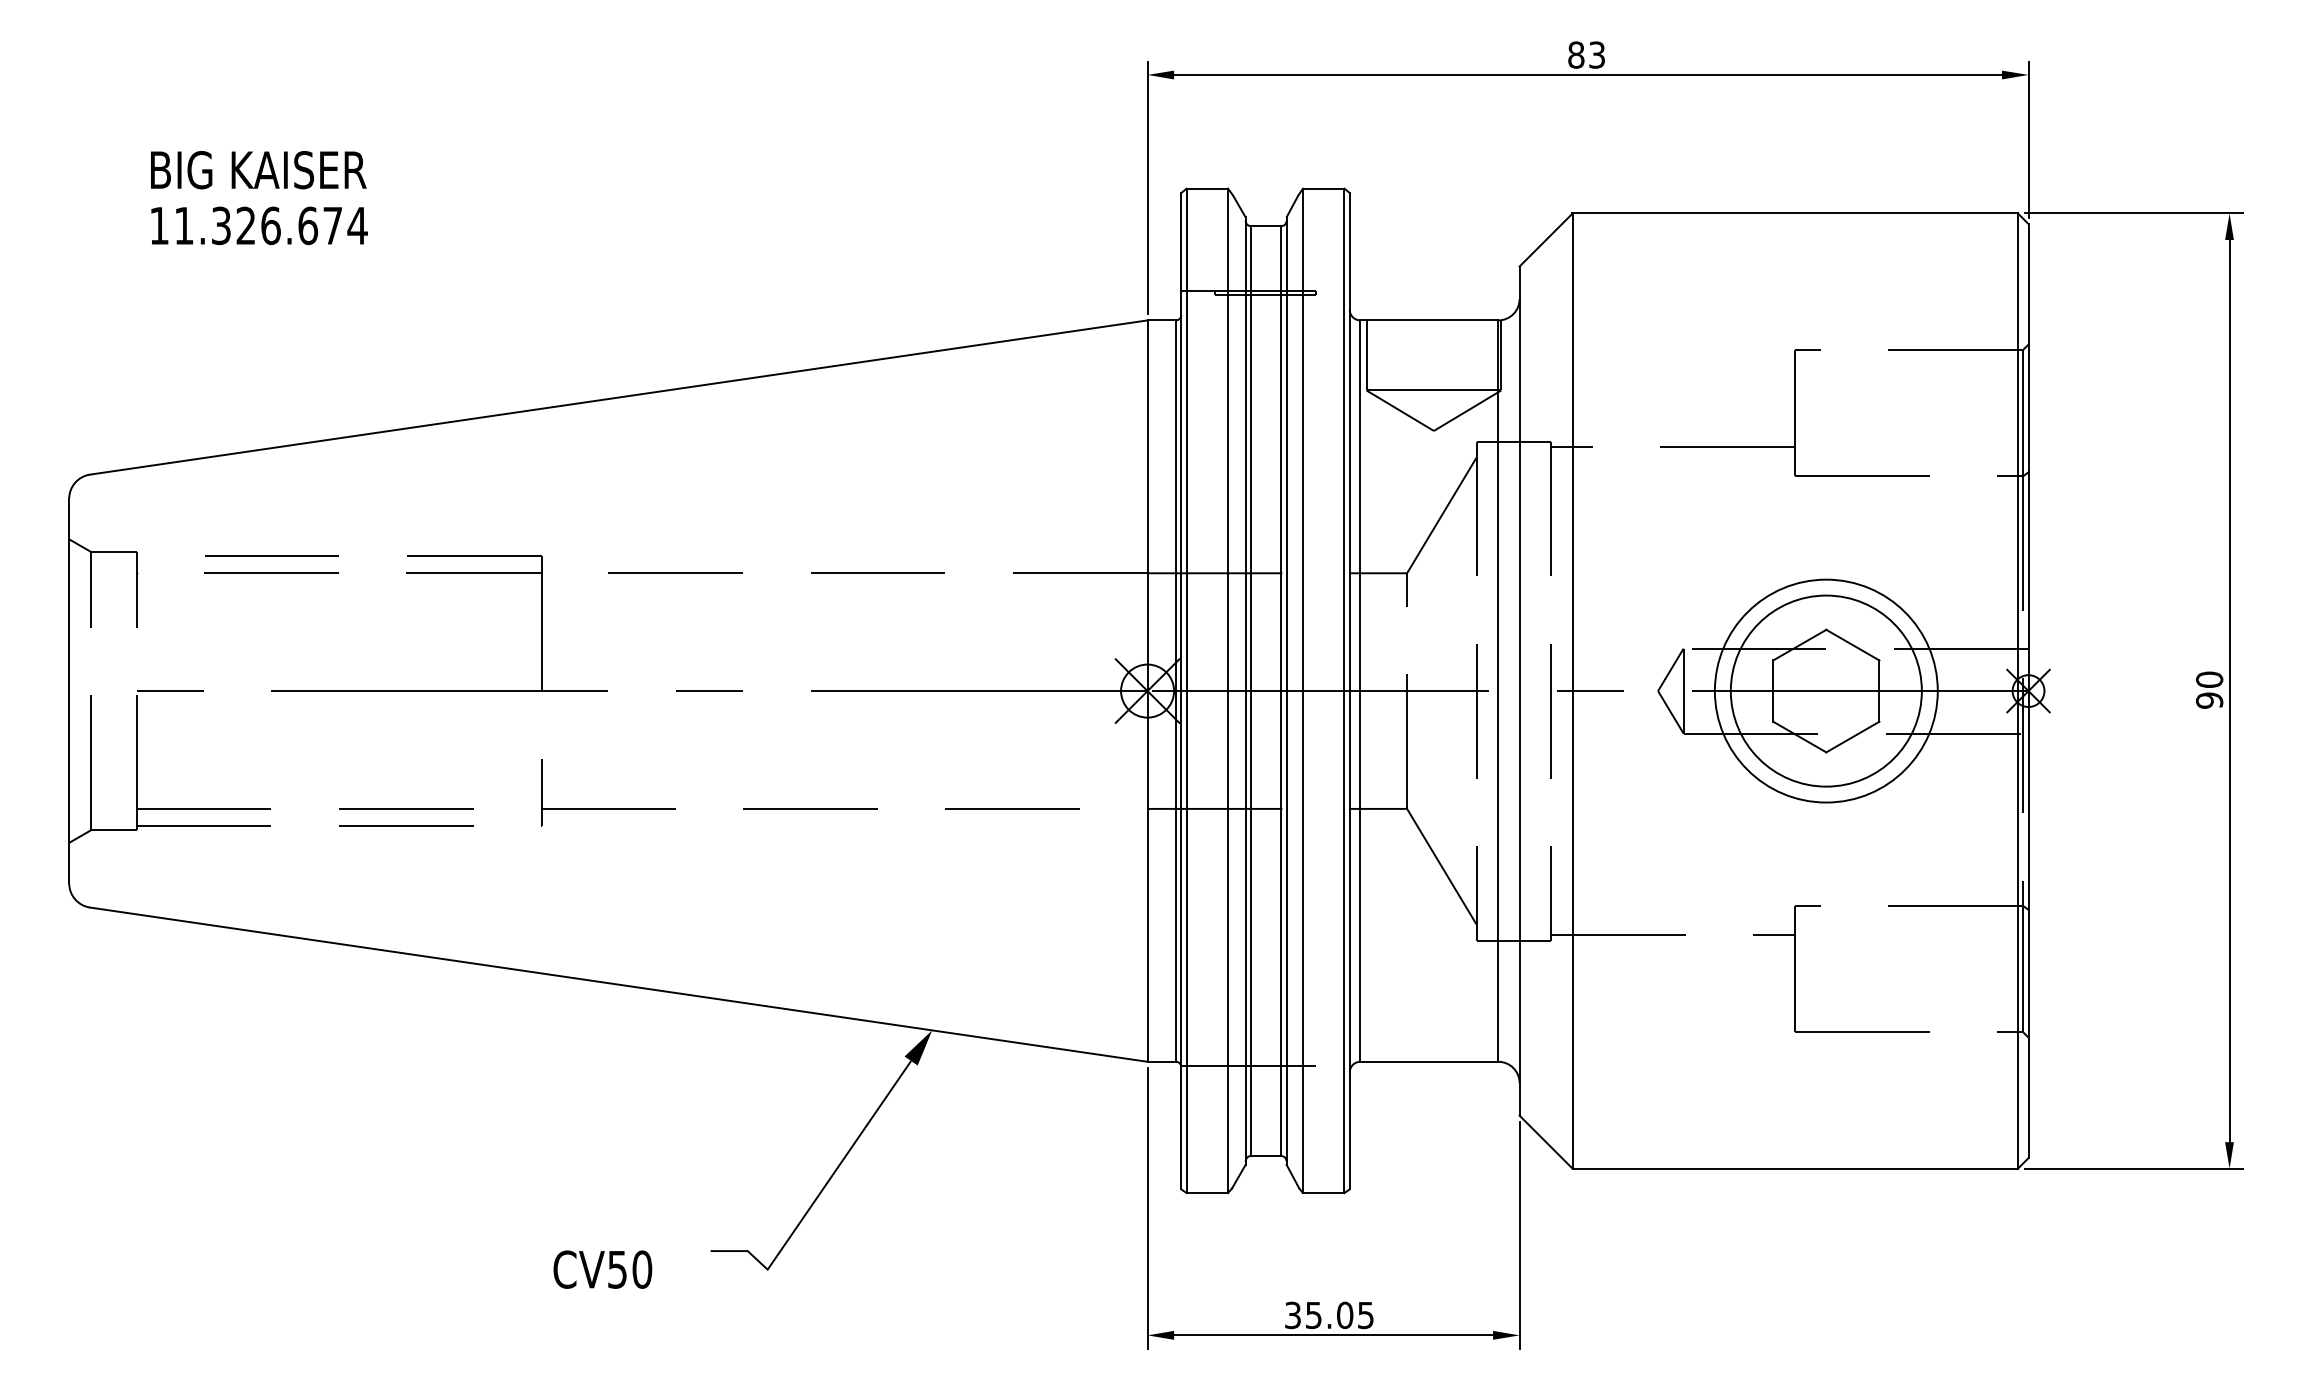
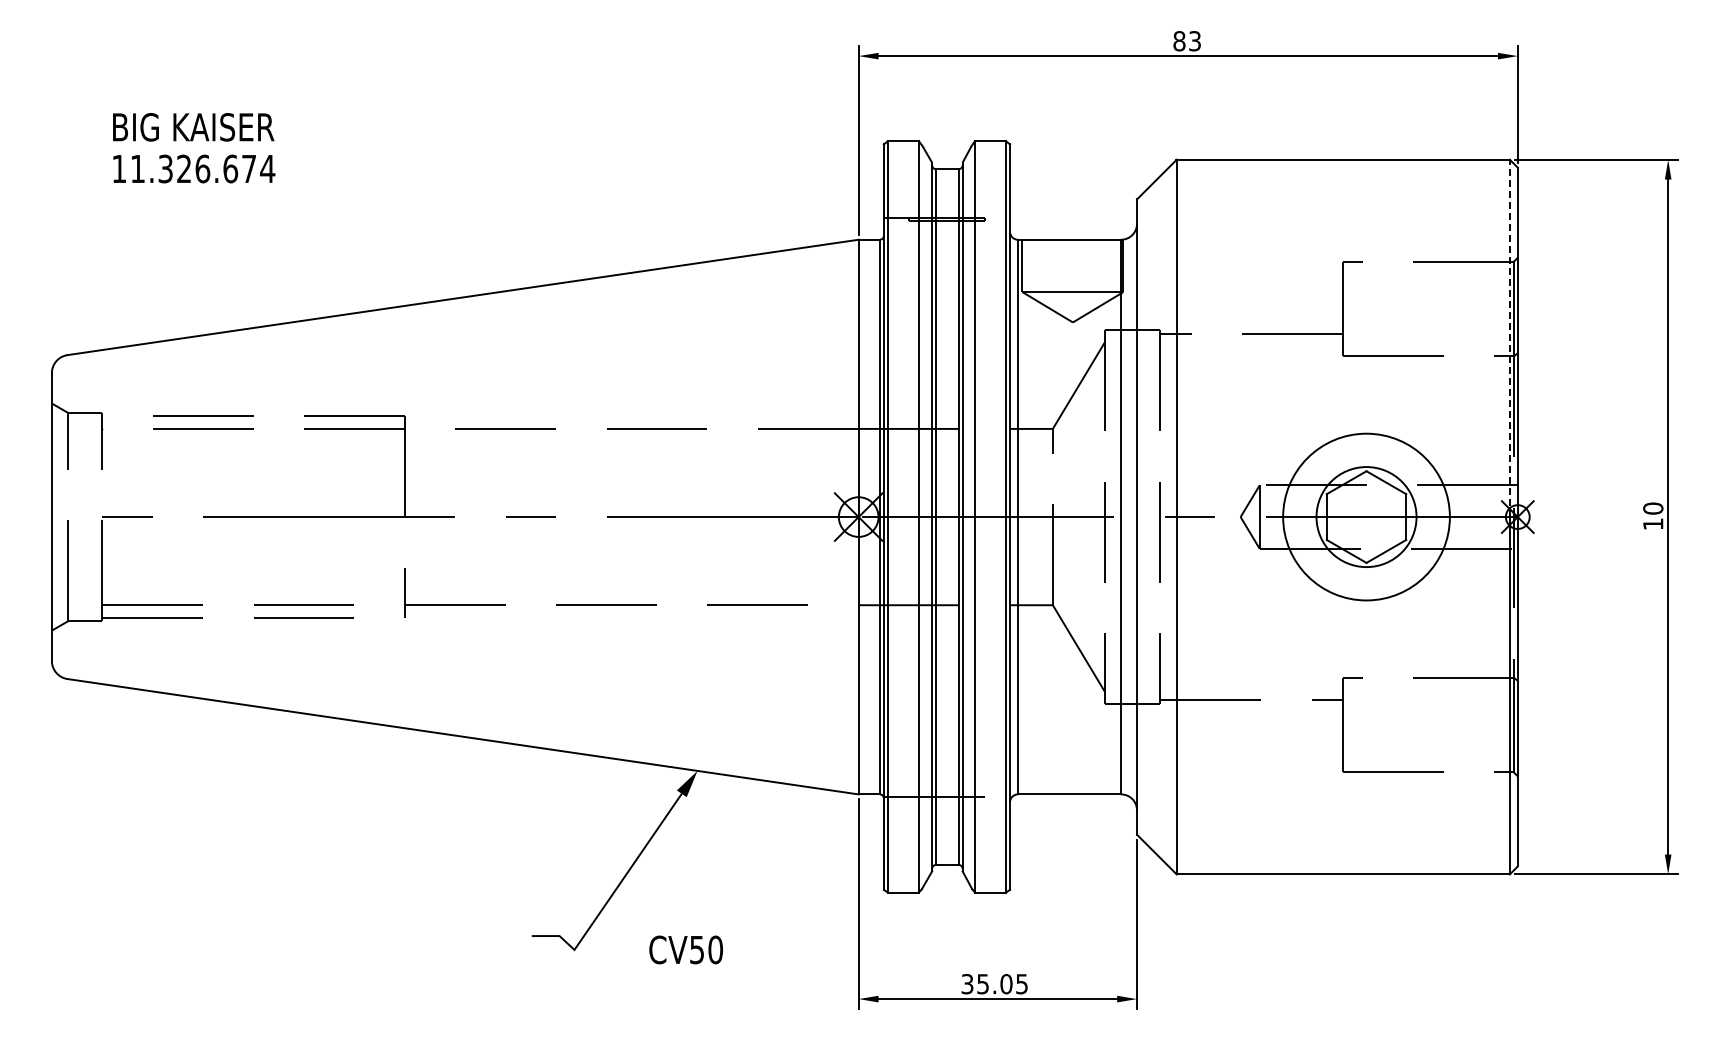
line: (2017, 452) -> (1509, 338), solid -> dashed
circle: (1826, 690) -> (1366, 516), size x0.7
text: (2209, 701) -> (1653, 524), 90 -> 10
text: (601, 1269) -> (685, 949), moved

